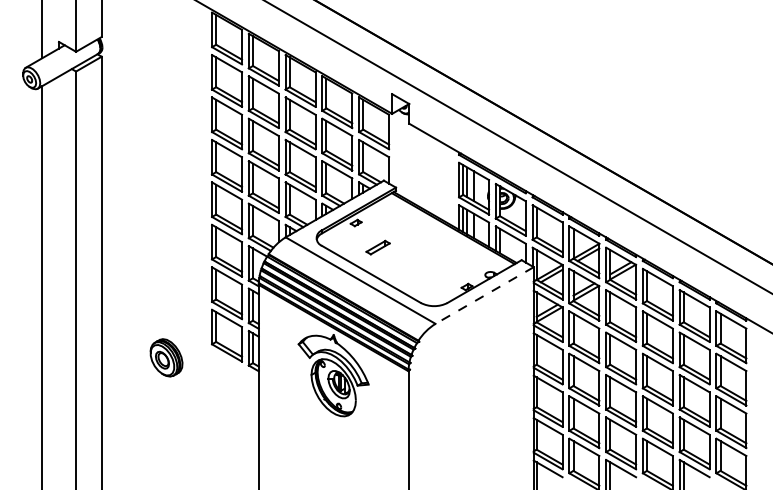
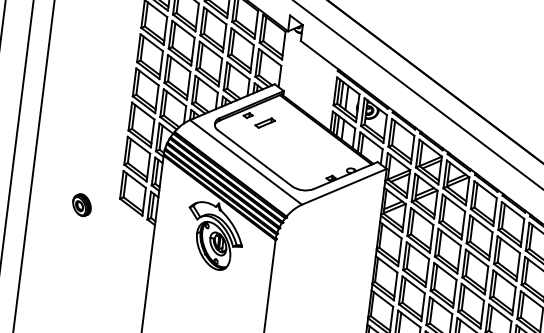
part: (377, 247) -> (264, 122), moved
line: (484, 295) -> (344, 186), dashed -> solid
part: (166, 357) -> (82, 204), size x0.71

